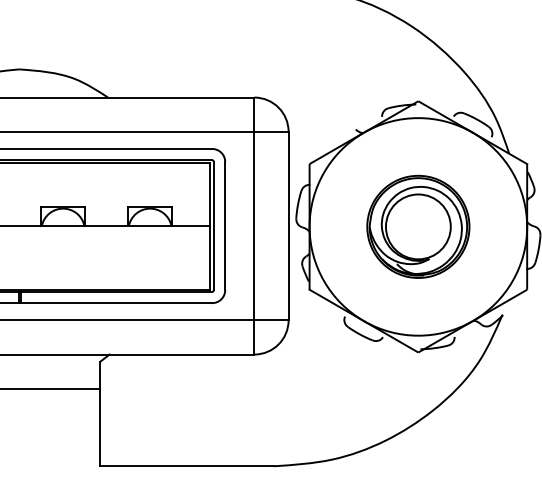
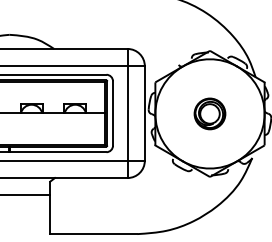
part: (417, 226) -> (209, 113), size x0.6

